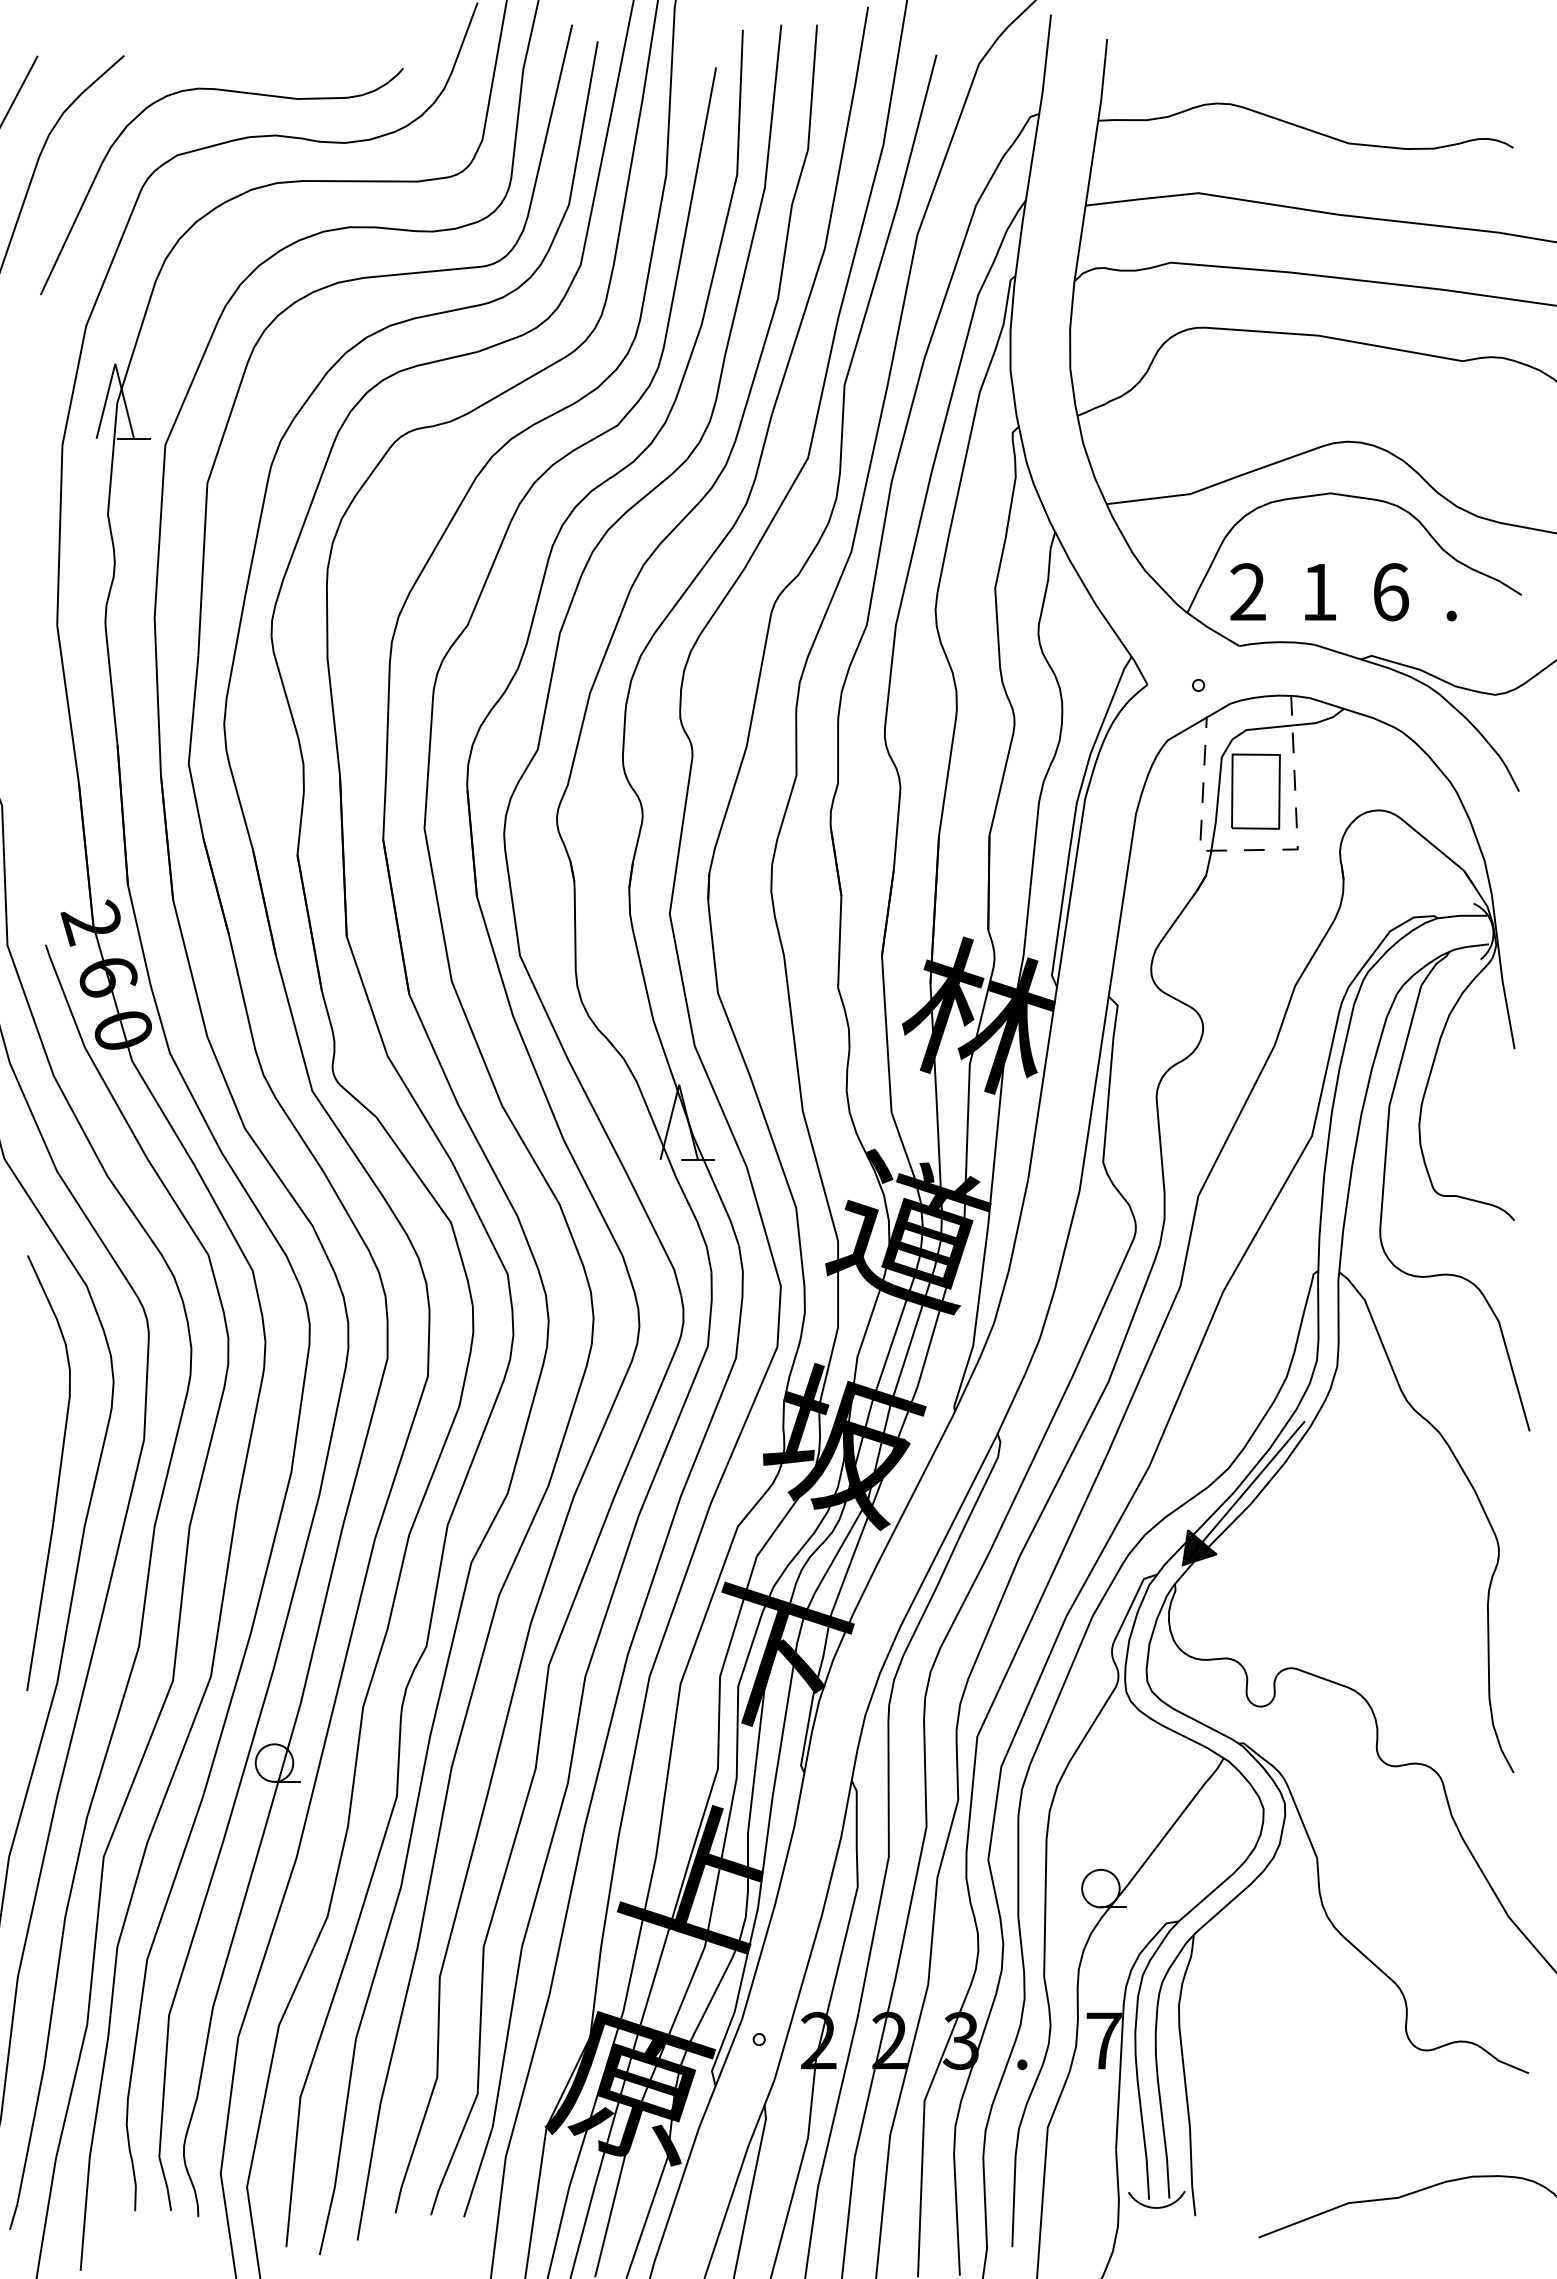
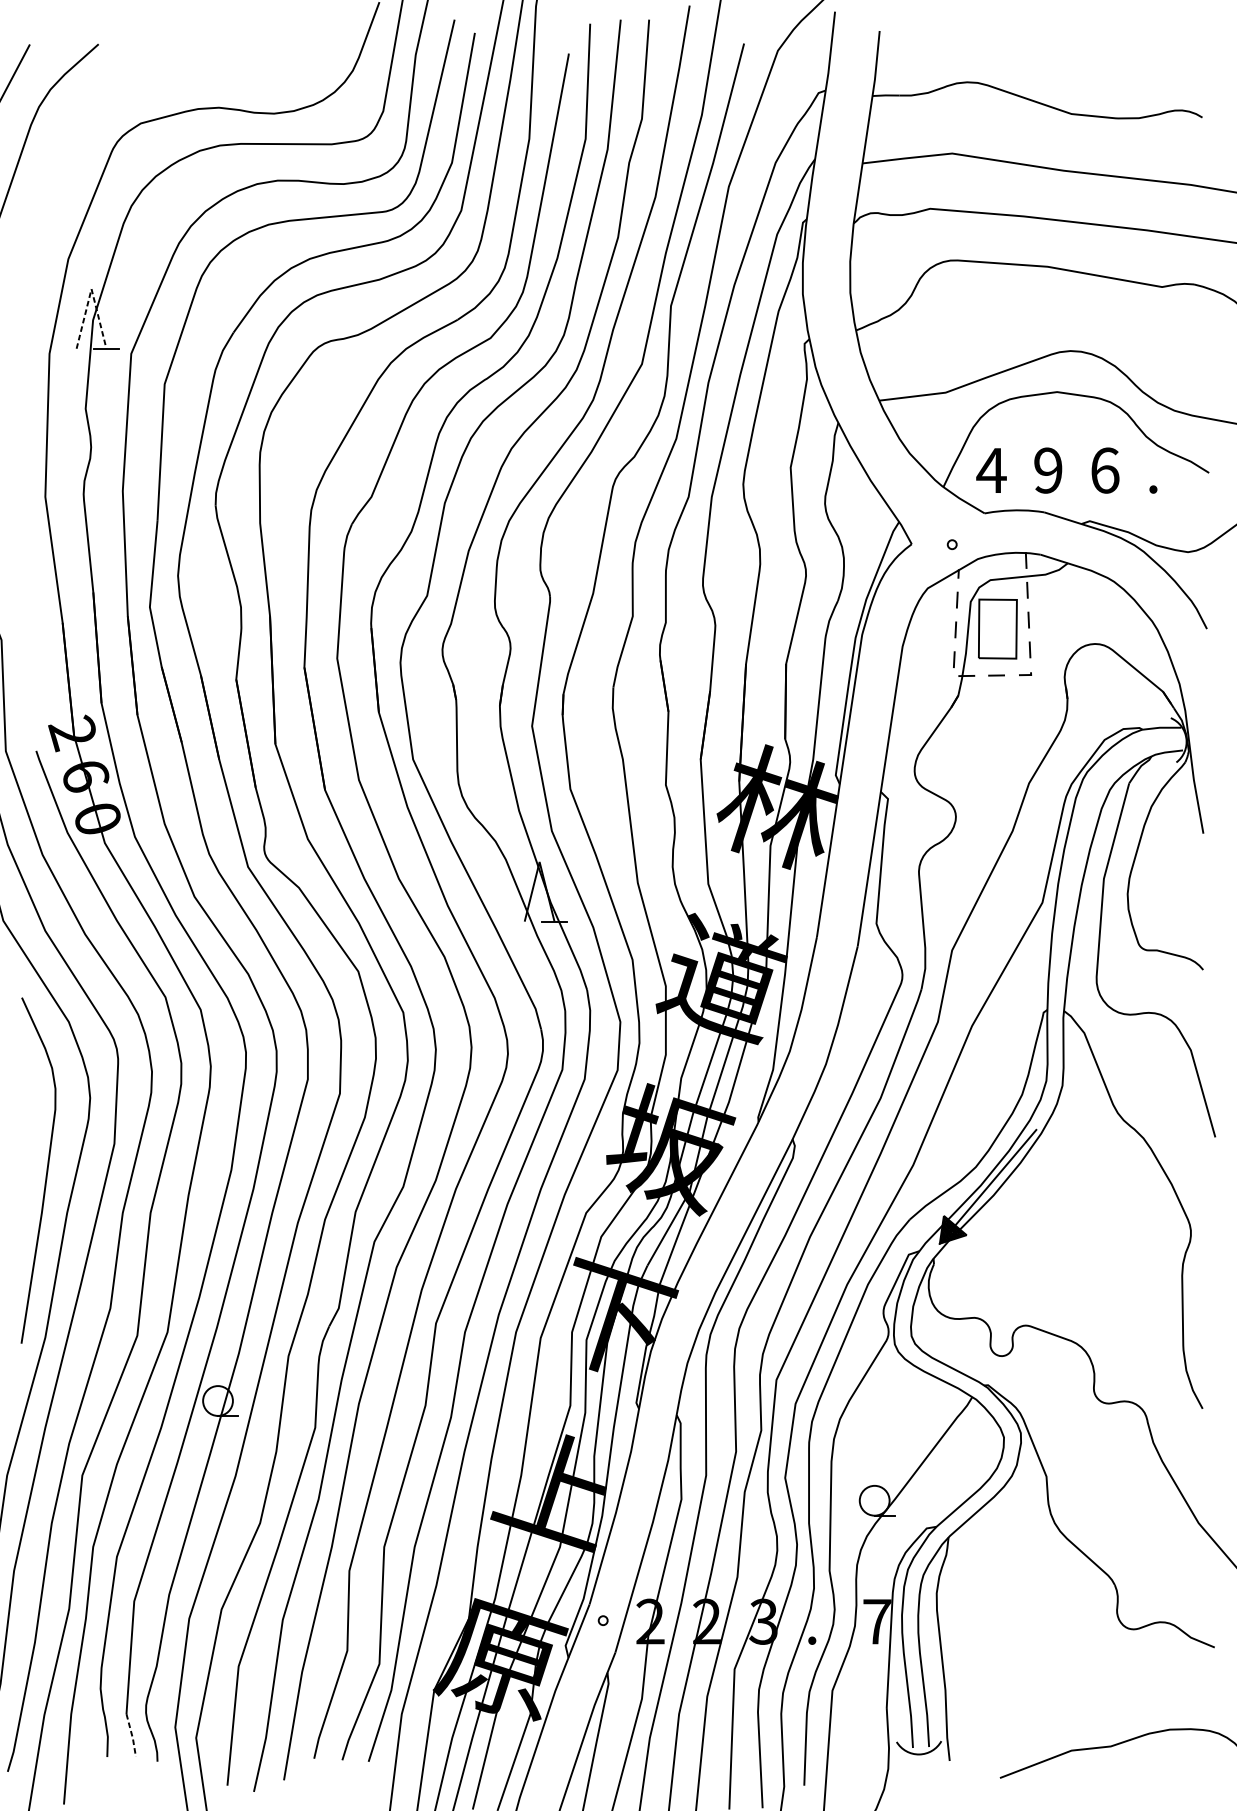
curve: (232, 92) -> (184, 73), removed
line: (115, 363) -> (91, 288), solid -> dashed
text: (1247, 591) -> (991, 470), 2 -> 4
text: (1318, 592) -> (1047, 470), 1 -> 9
line: (166, 2185) -> (132, 1736), solid -> dashed

